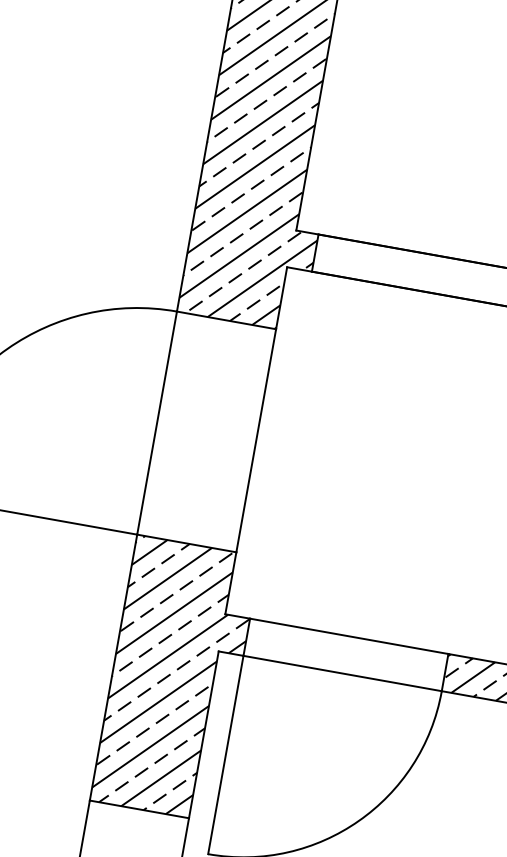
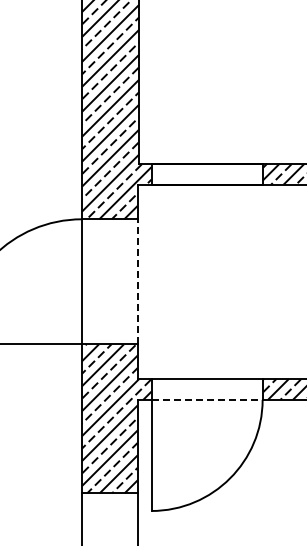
line: (256, 440) -> (137, 281), solid -> dashed
line: (343, 673) -> (207, 399), solid -> dashed

